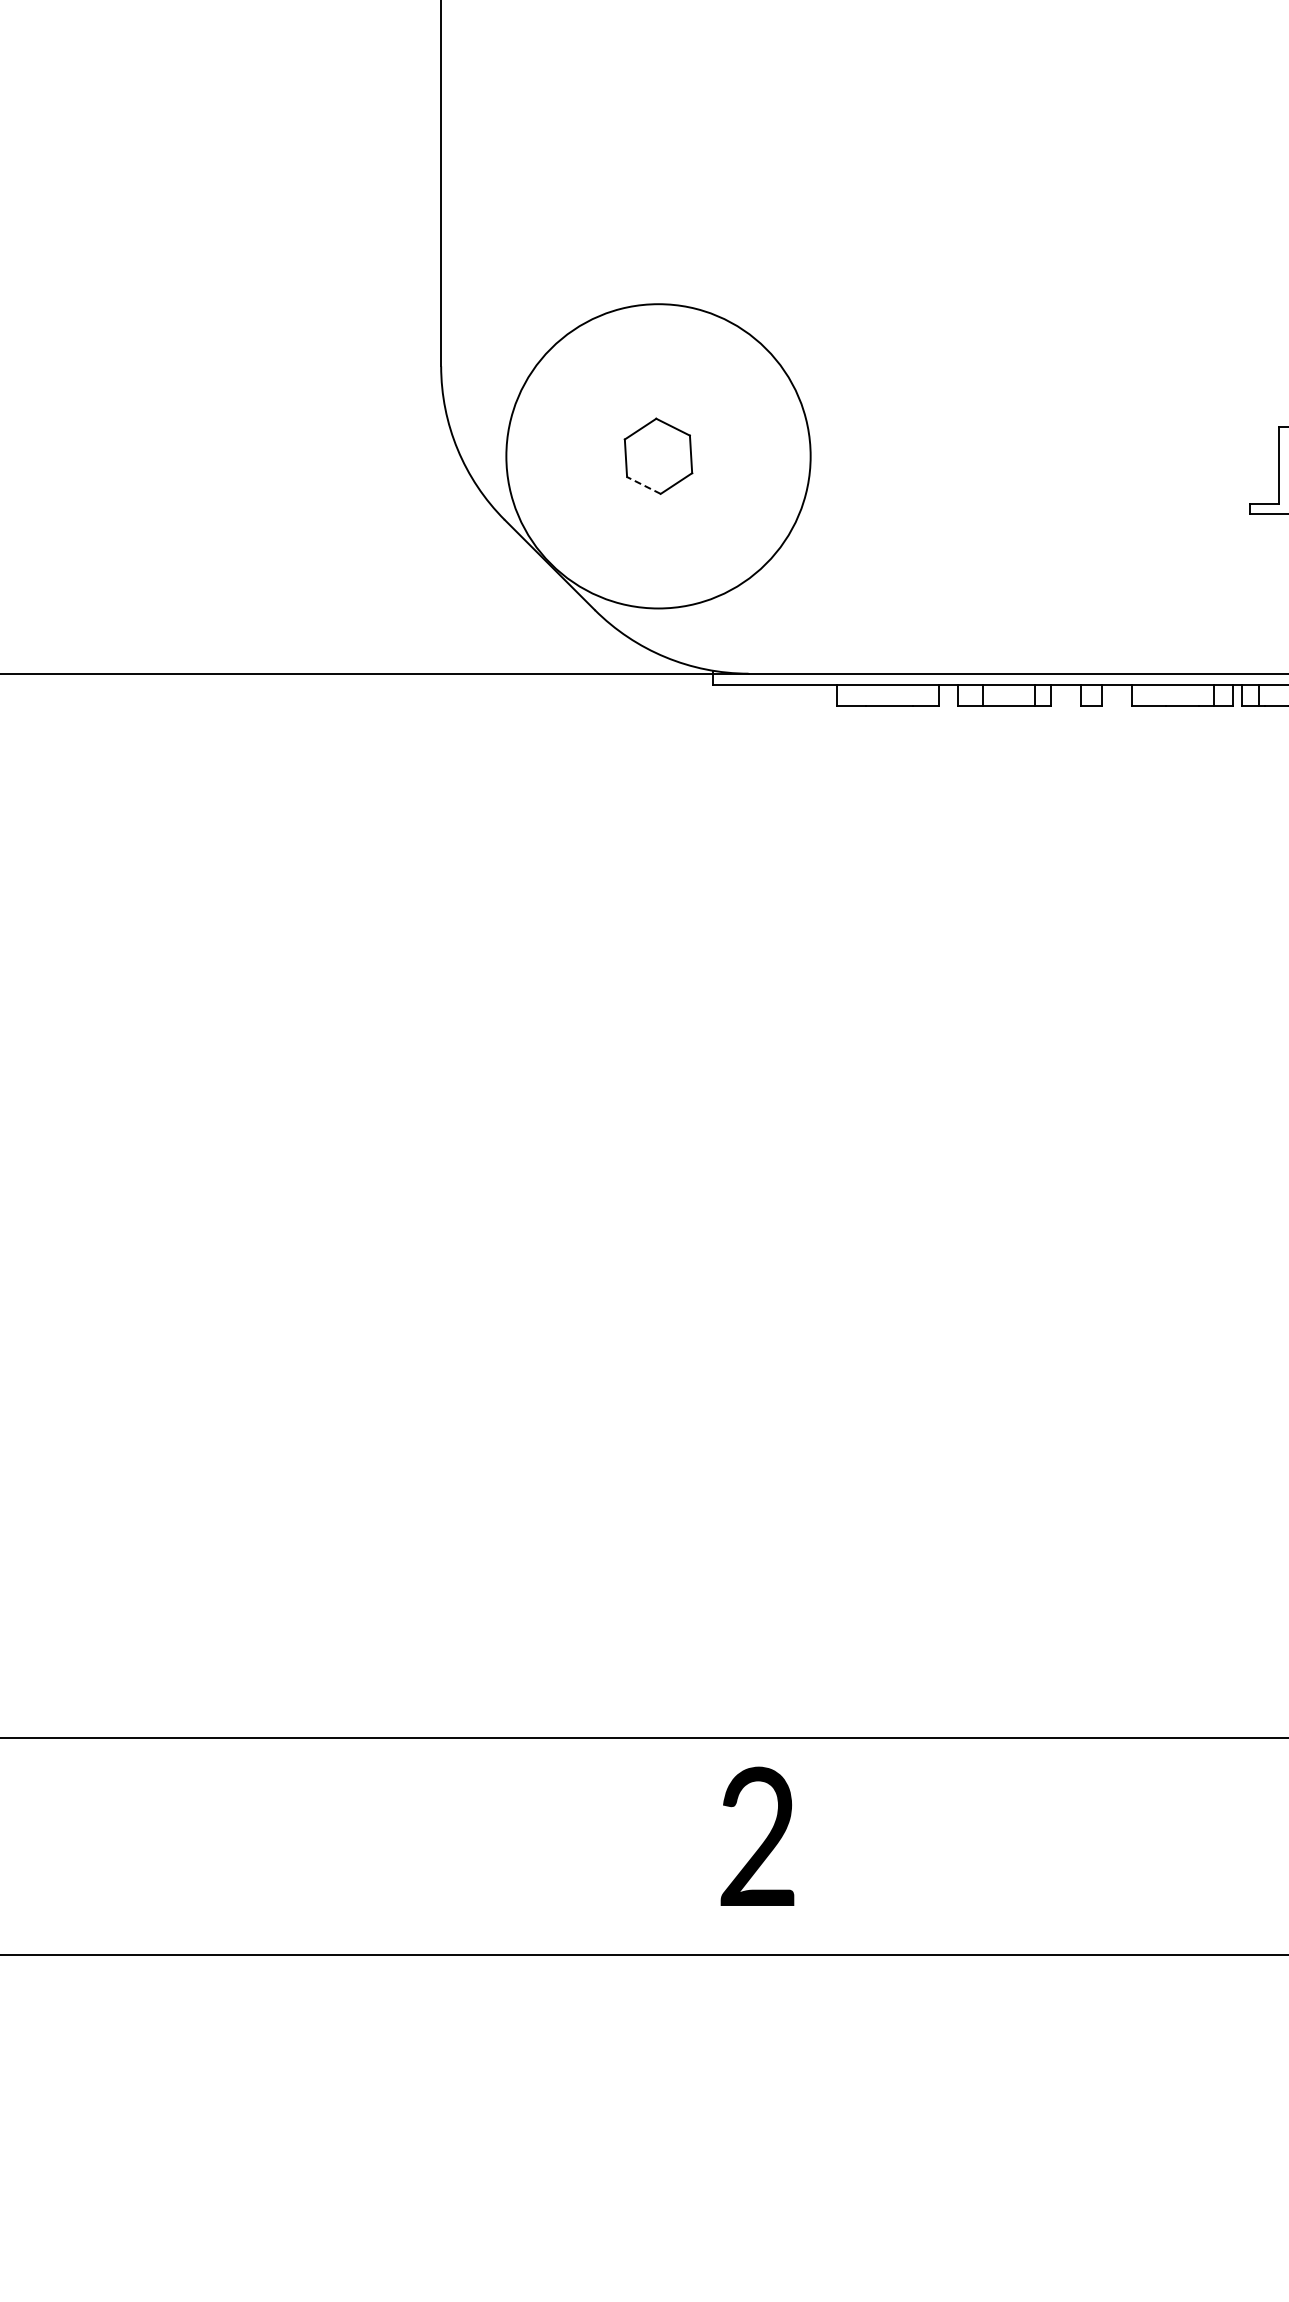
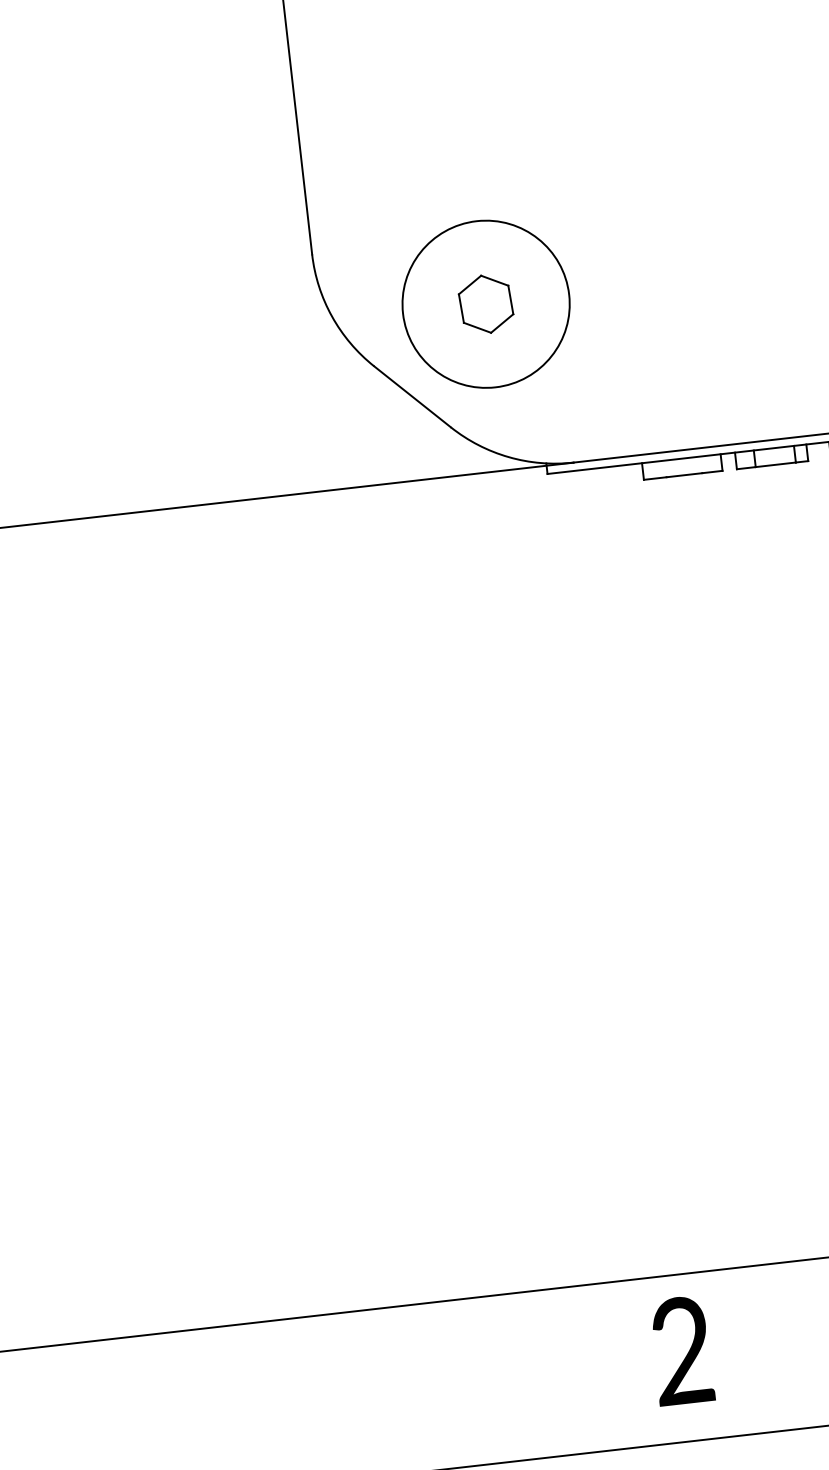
circle: (658, 456) -> (486, 304), size x0.71
line: (643, 485) -> (477, 327), dashed -> solid

